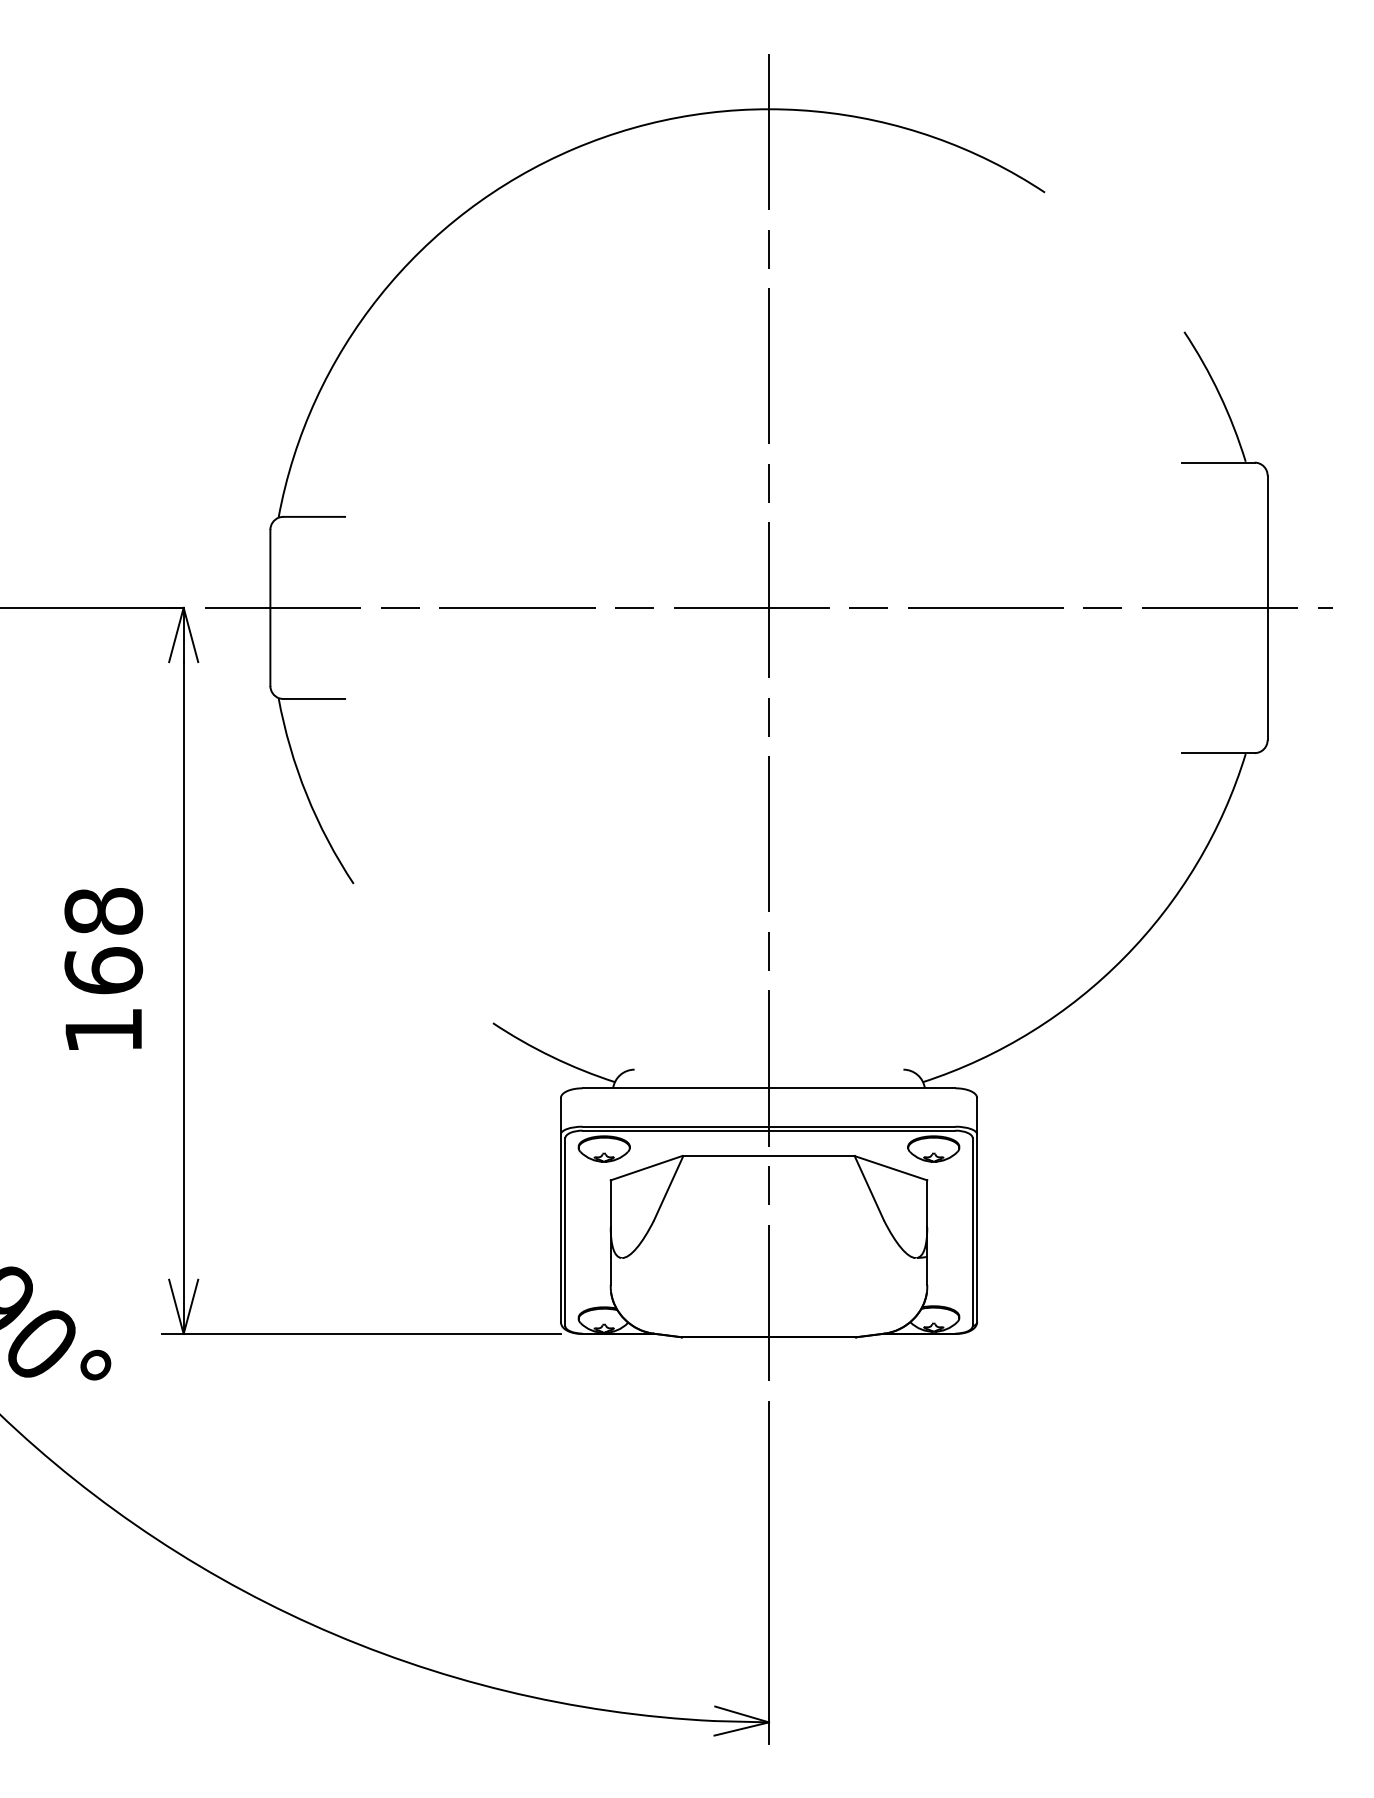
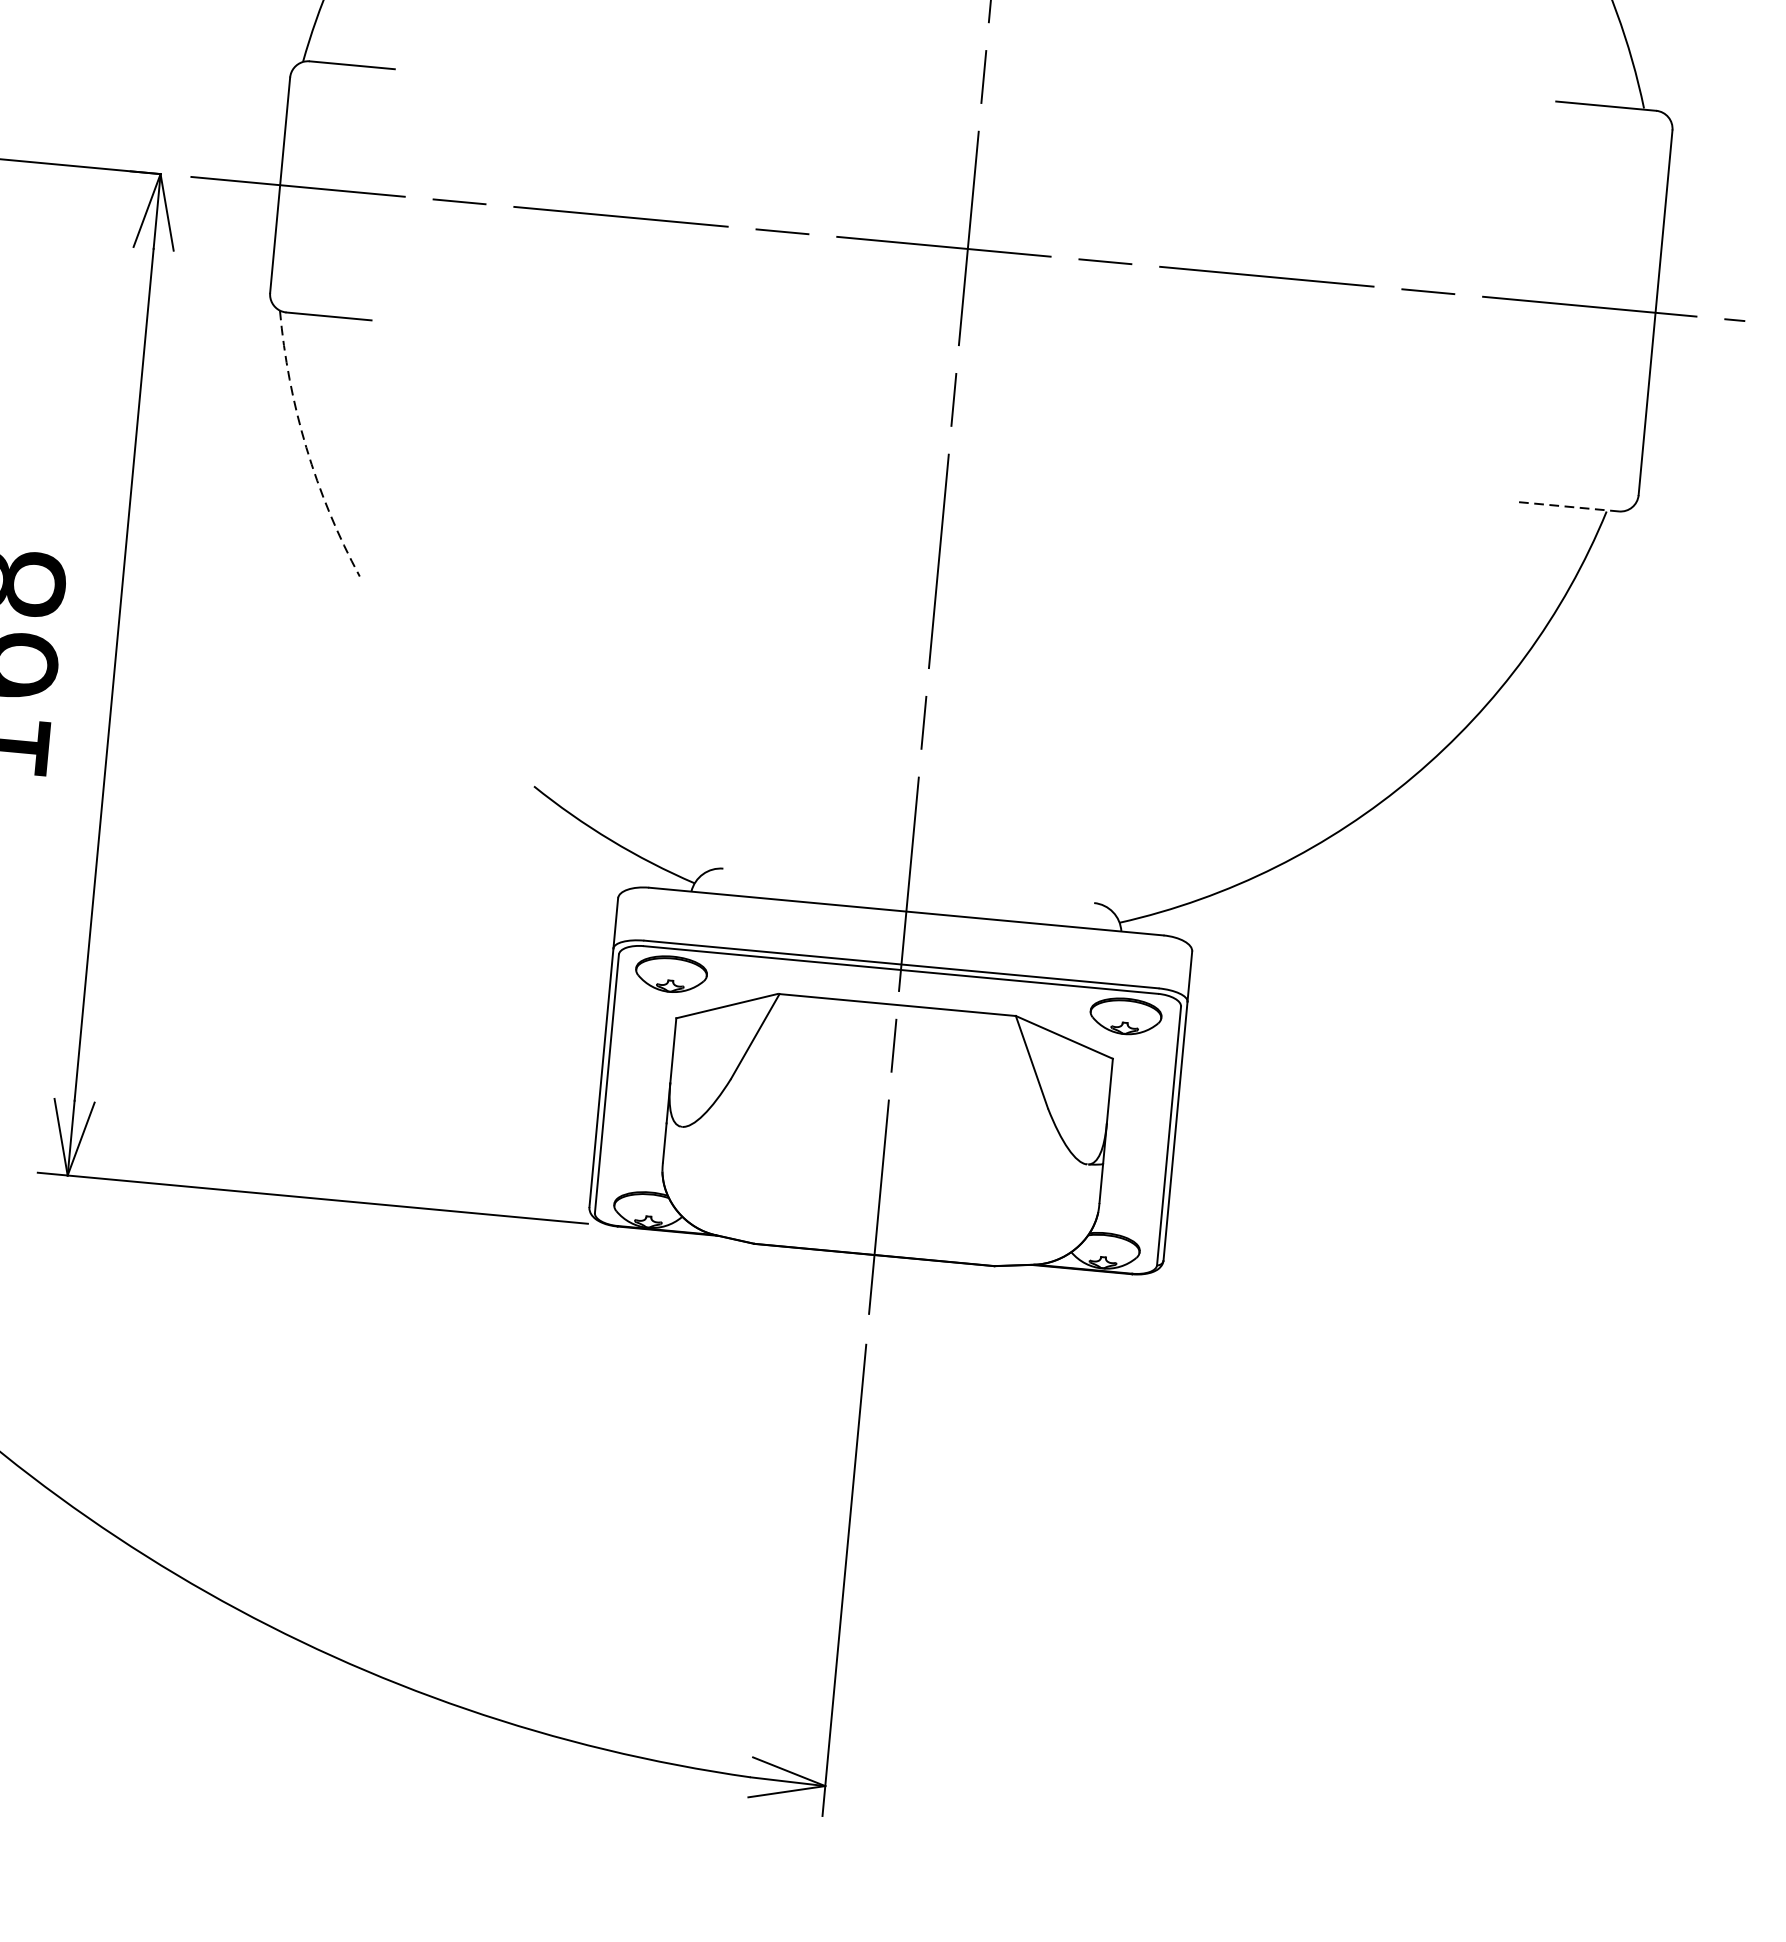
line: (1218, 753) -> (1569, 507), solid -> dashed
arc: (306, 794) -> (306, 447), solid -> dashed

